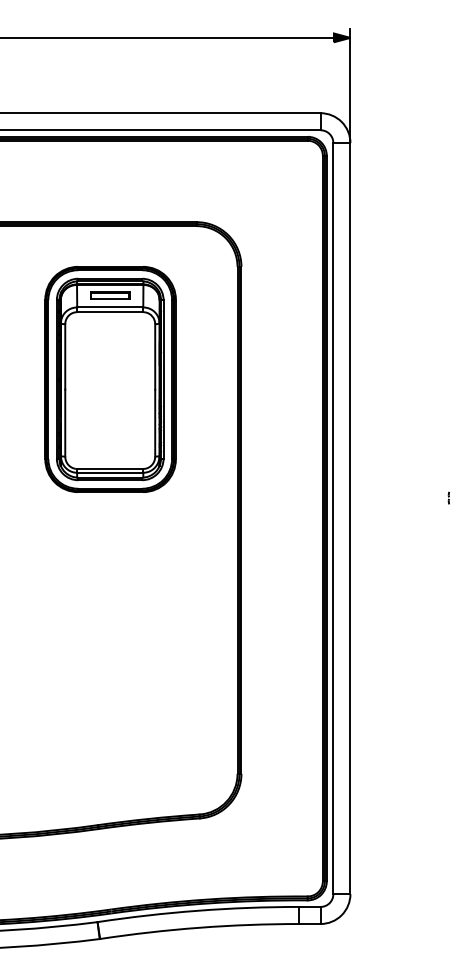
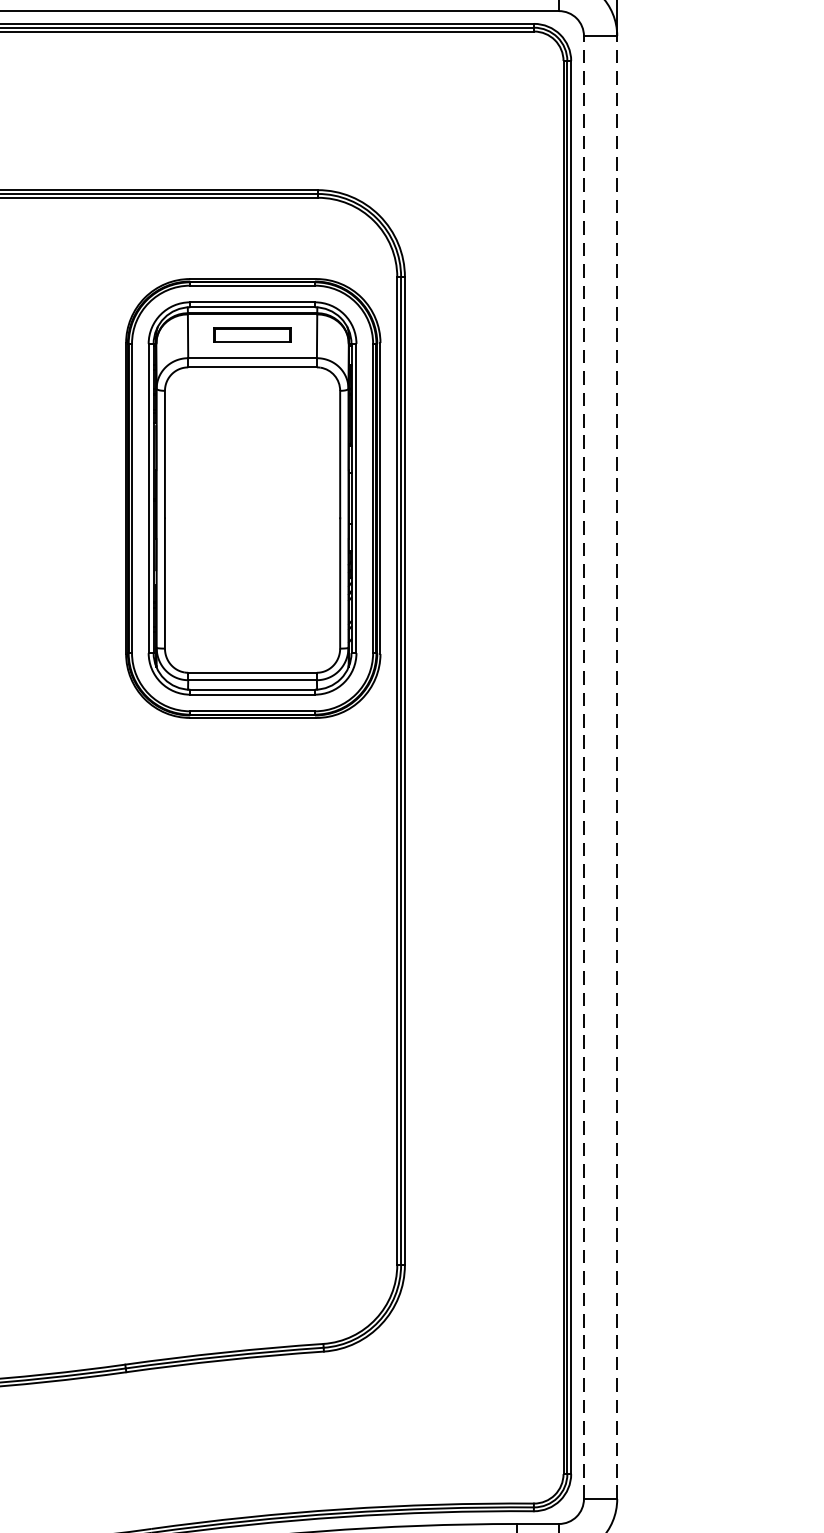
part: (110, 379) -> (253, 498), moved
line: (448, 497) -> (808, 726), removed
line: (333, 518) -> (584, 767), solid -> dashed
line: (350, 518) -> (617, 767), solid -> dashed

